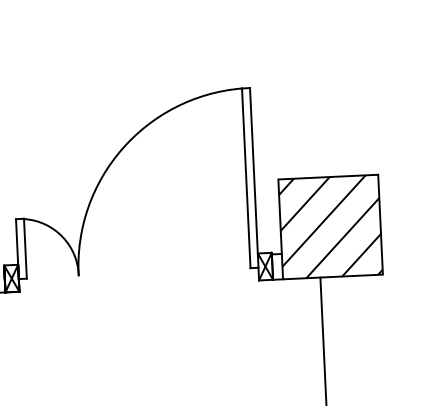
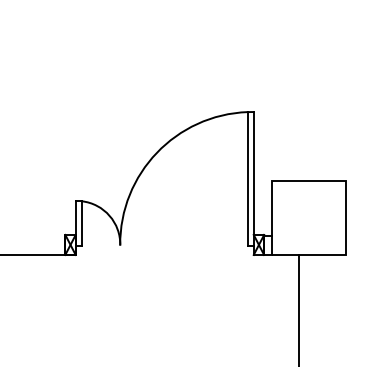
hatch: (330, 226) -> (308, 217), removed

